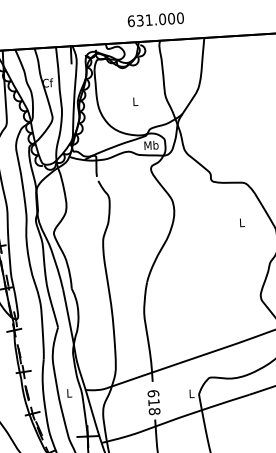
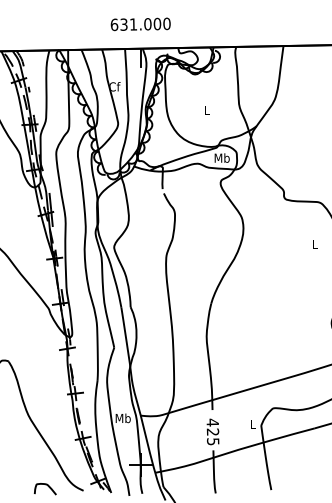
text: (155, 19) -> (140, 24), moved
text: (68, 393) -> (122, 418), L -> Mb
text: (153, 401) -> (212, 431), 618 -> 425

